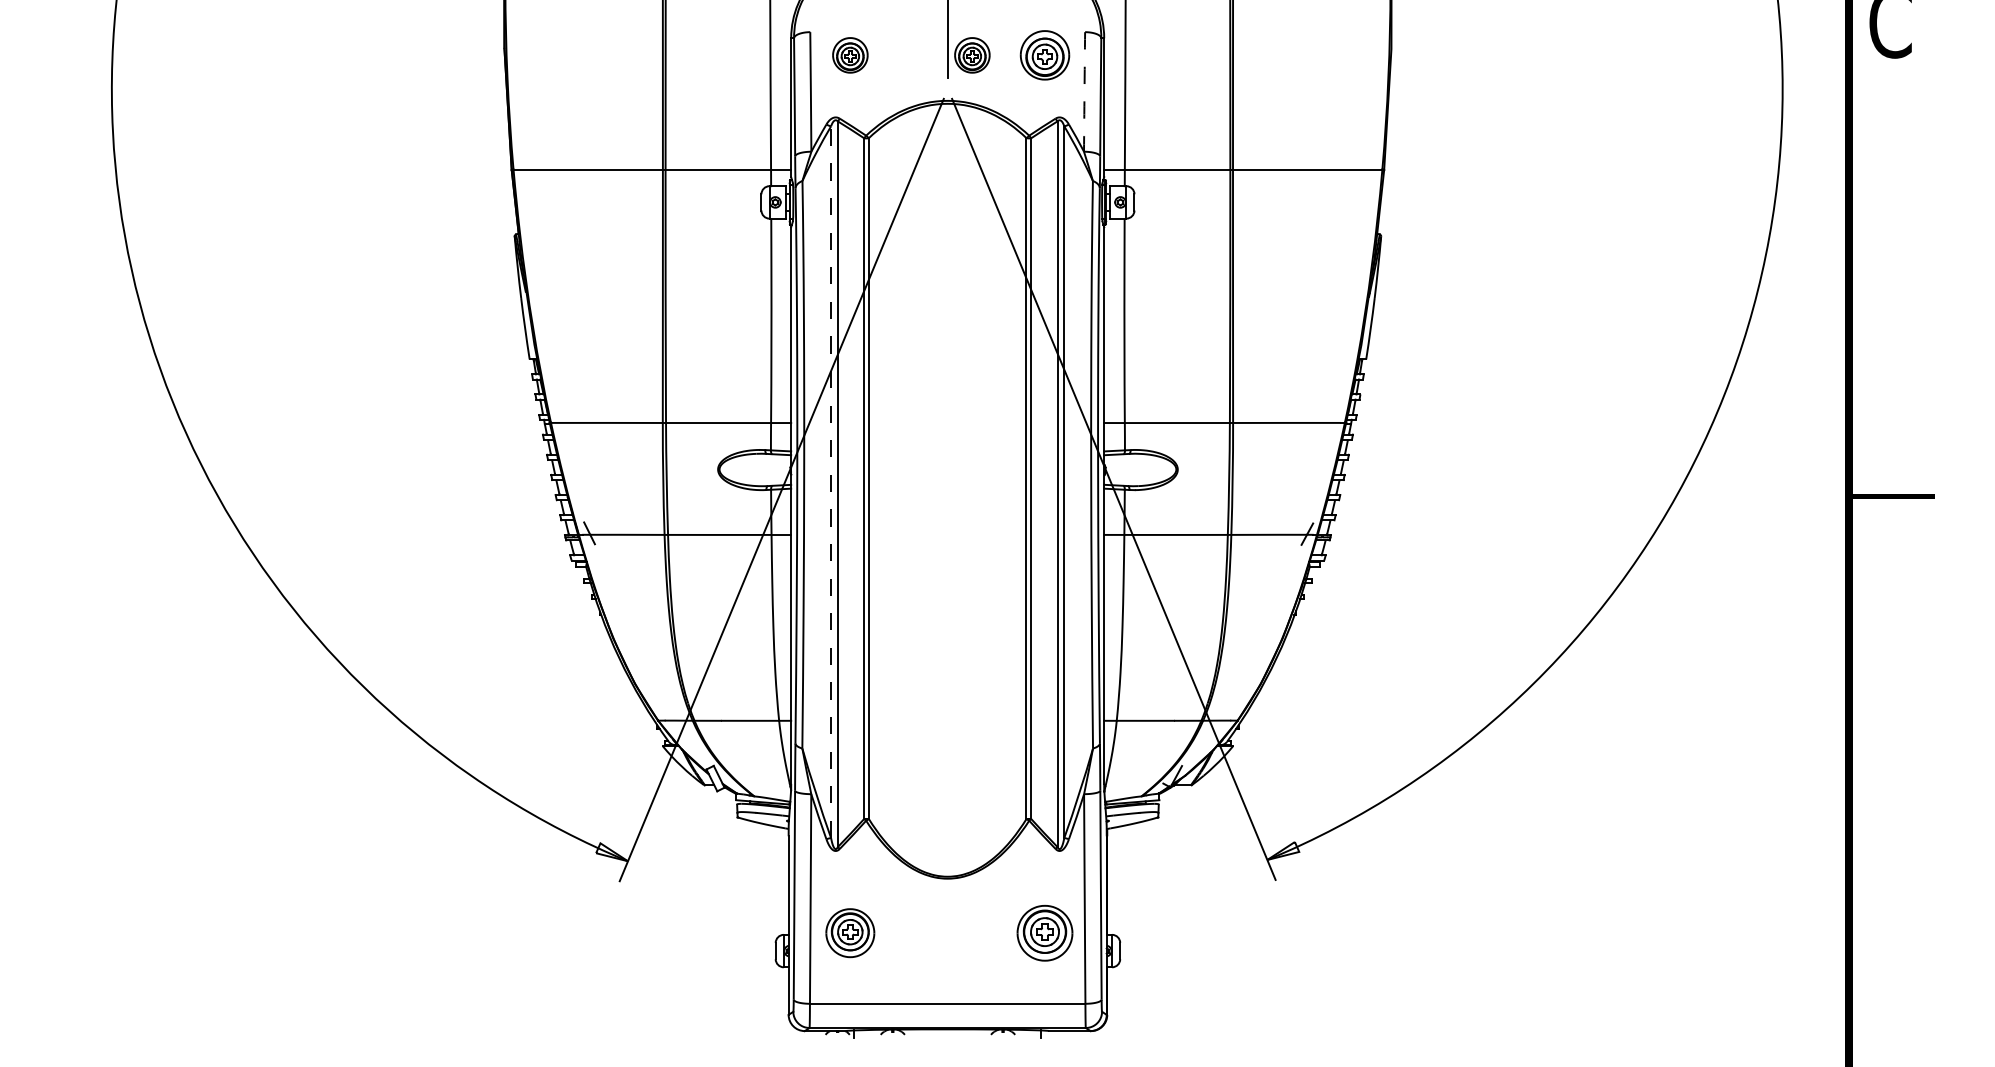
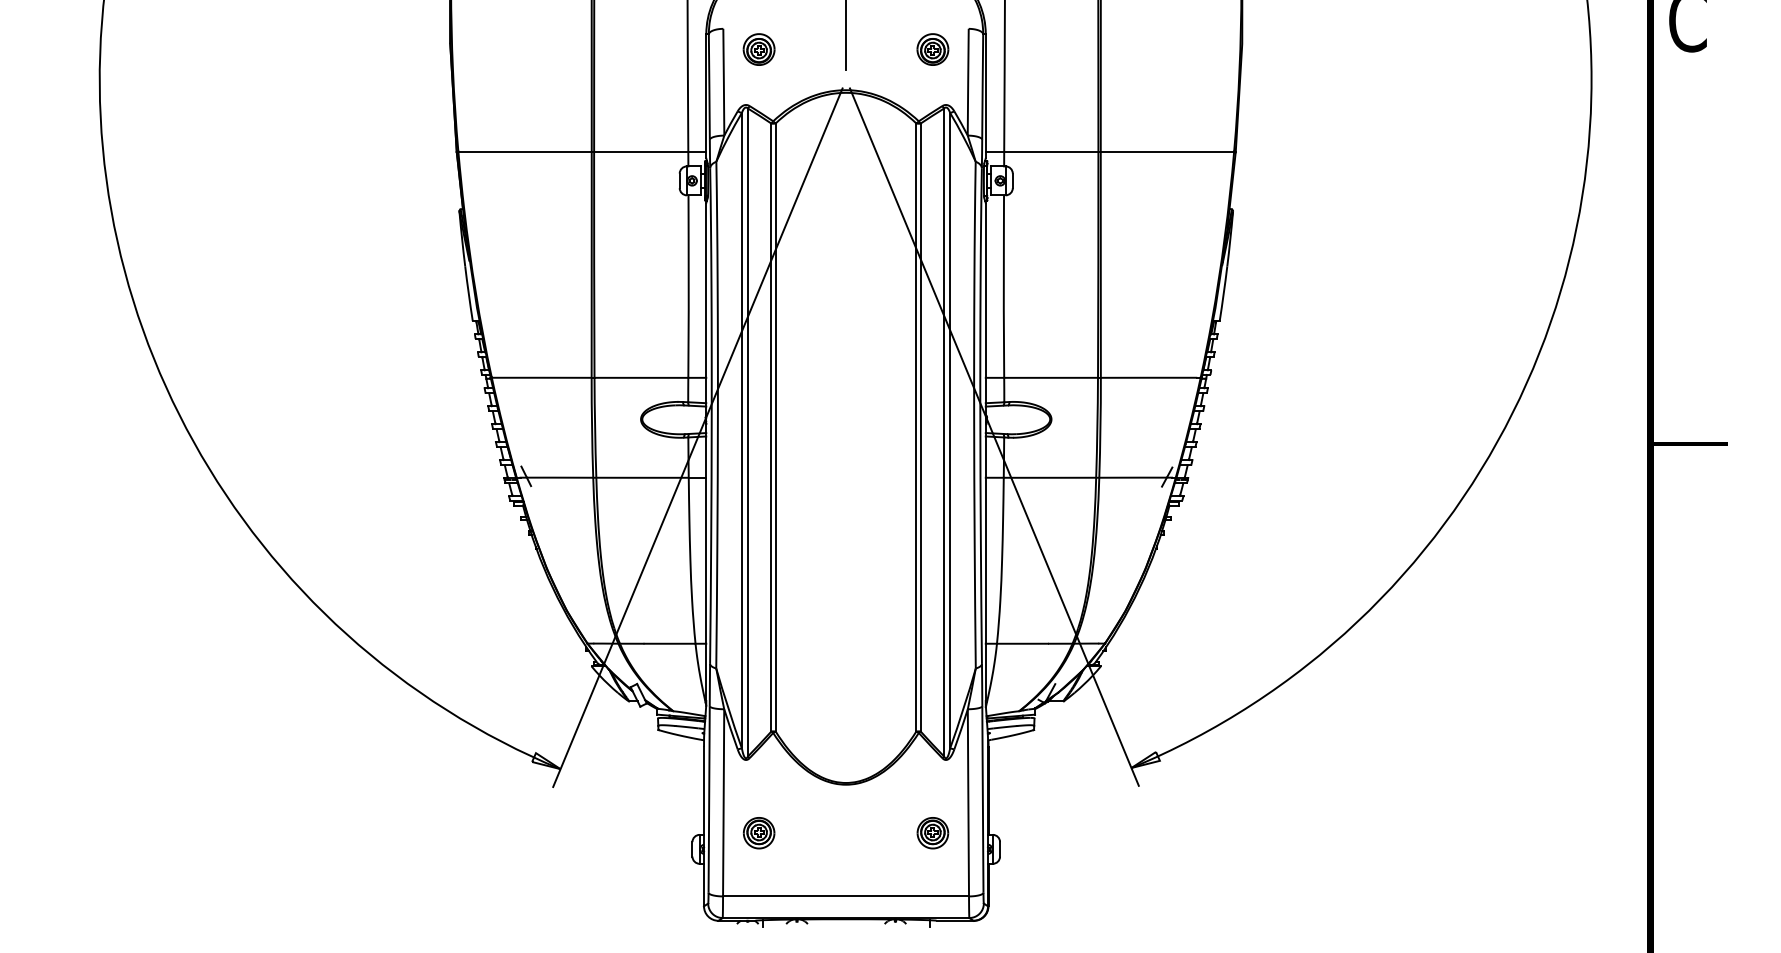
part: (972, 55) -> (868, 49), removed
part: (1044, 55) -> (932, 49), size x0.71
arc: (1084, 91) -> (968, 81), dashed -> solid
line: (831, 482) -> (742, 430), dashed -> solid
part: (850, 932) -> (759, 832), size x0.71
part: (1044, 932) -> (932, 832), size x0.62

